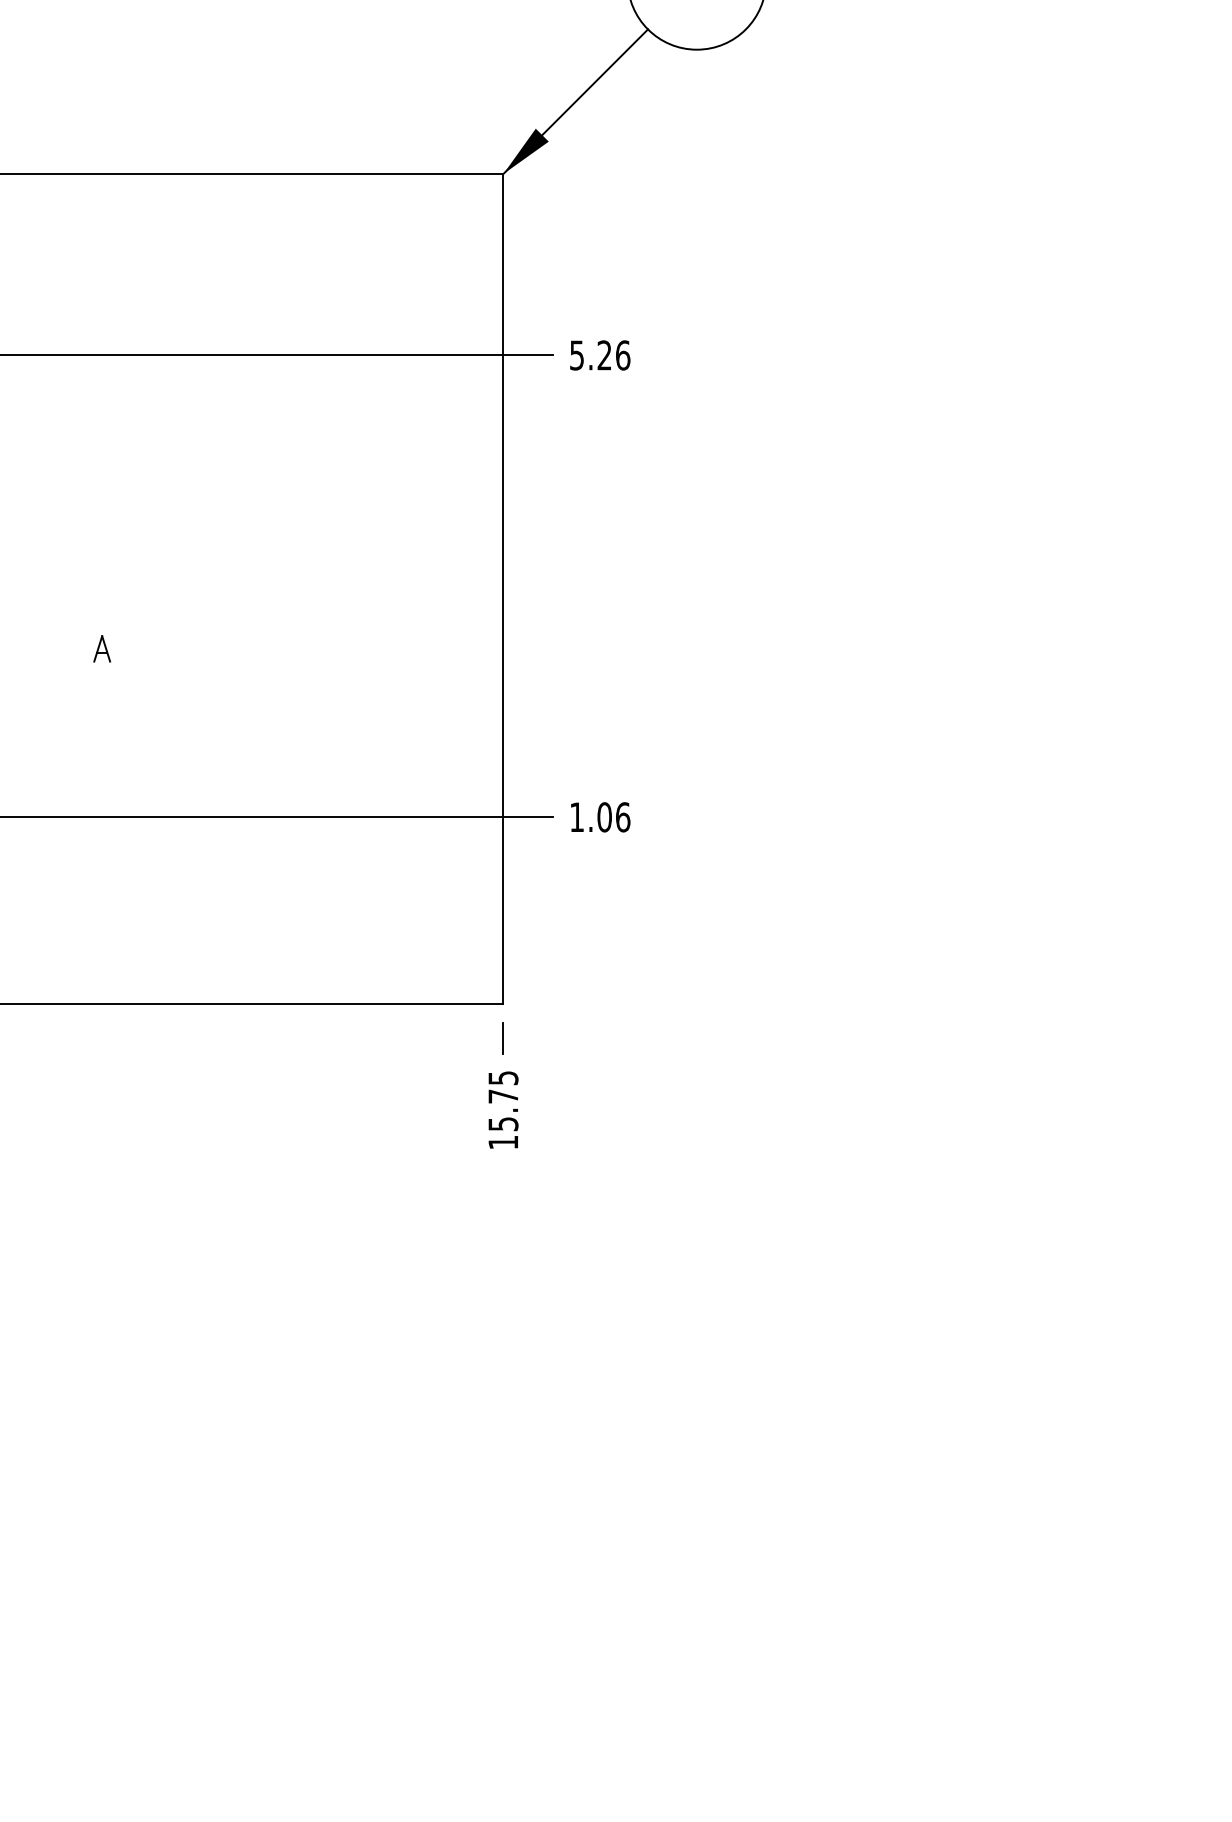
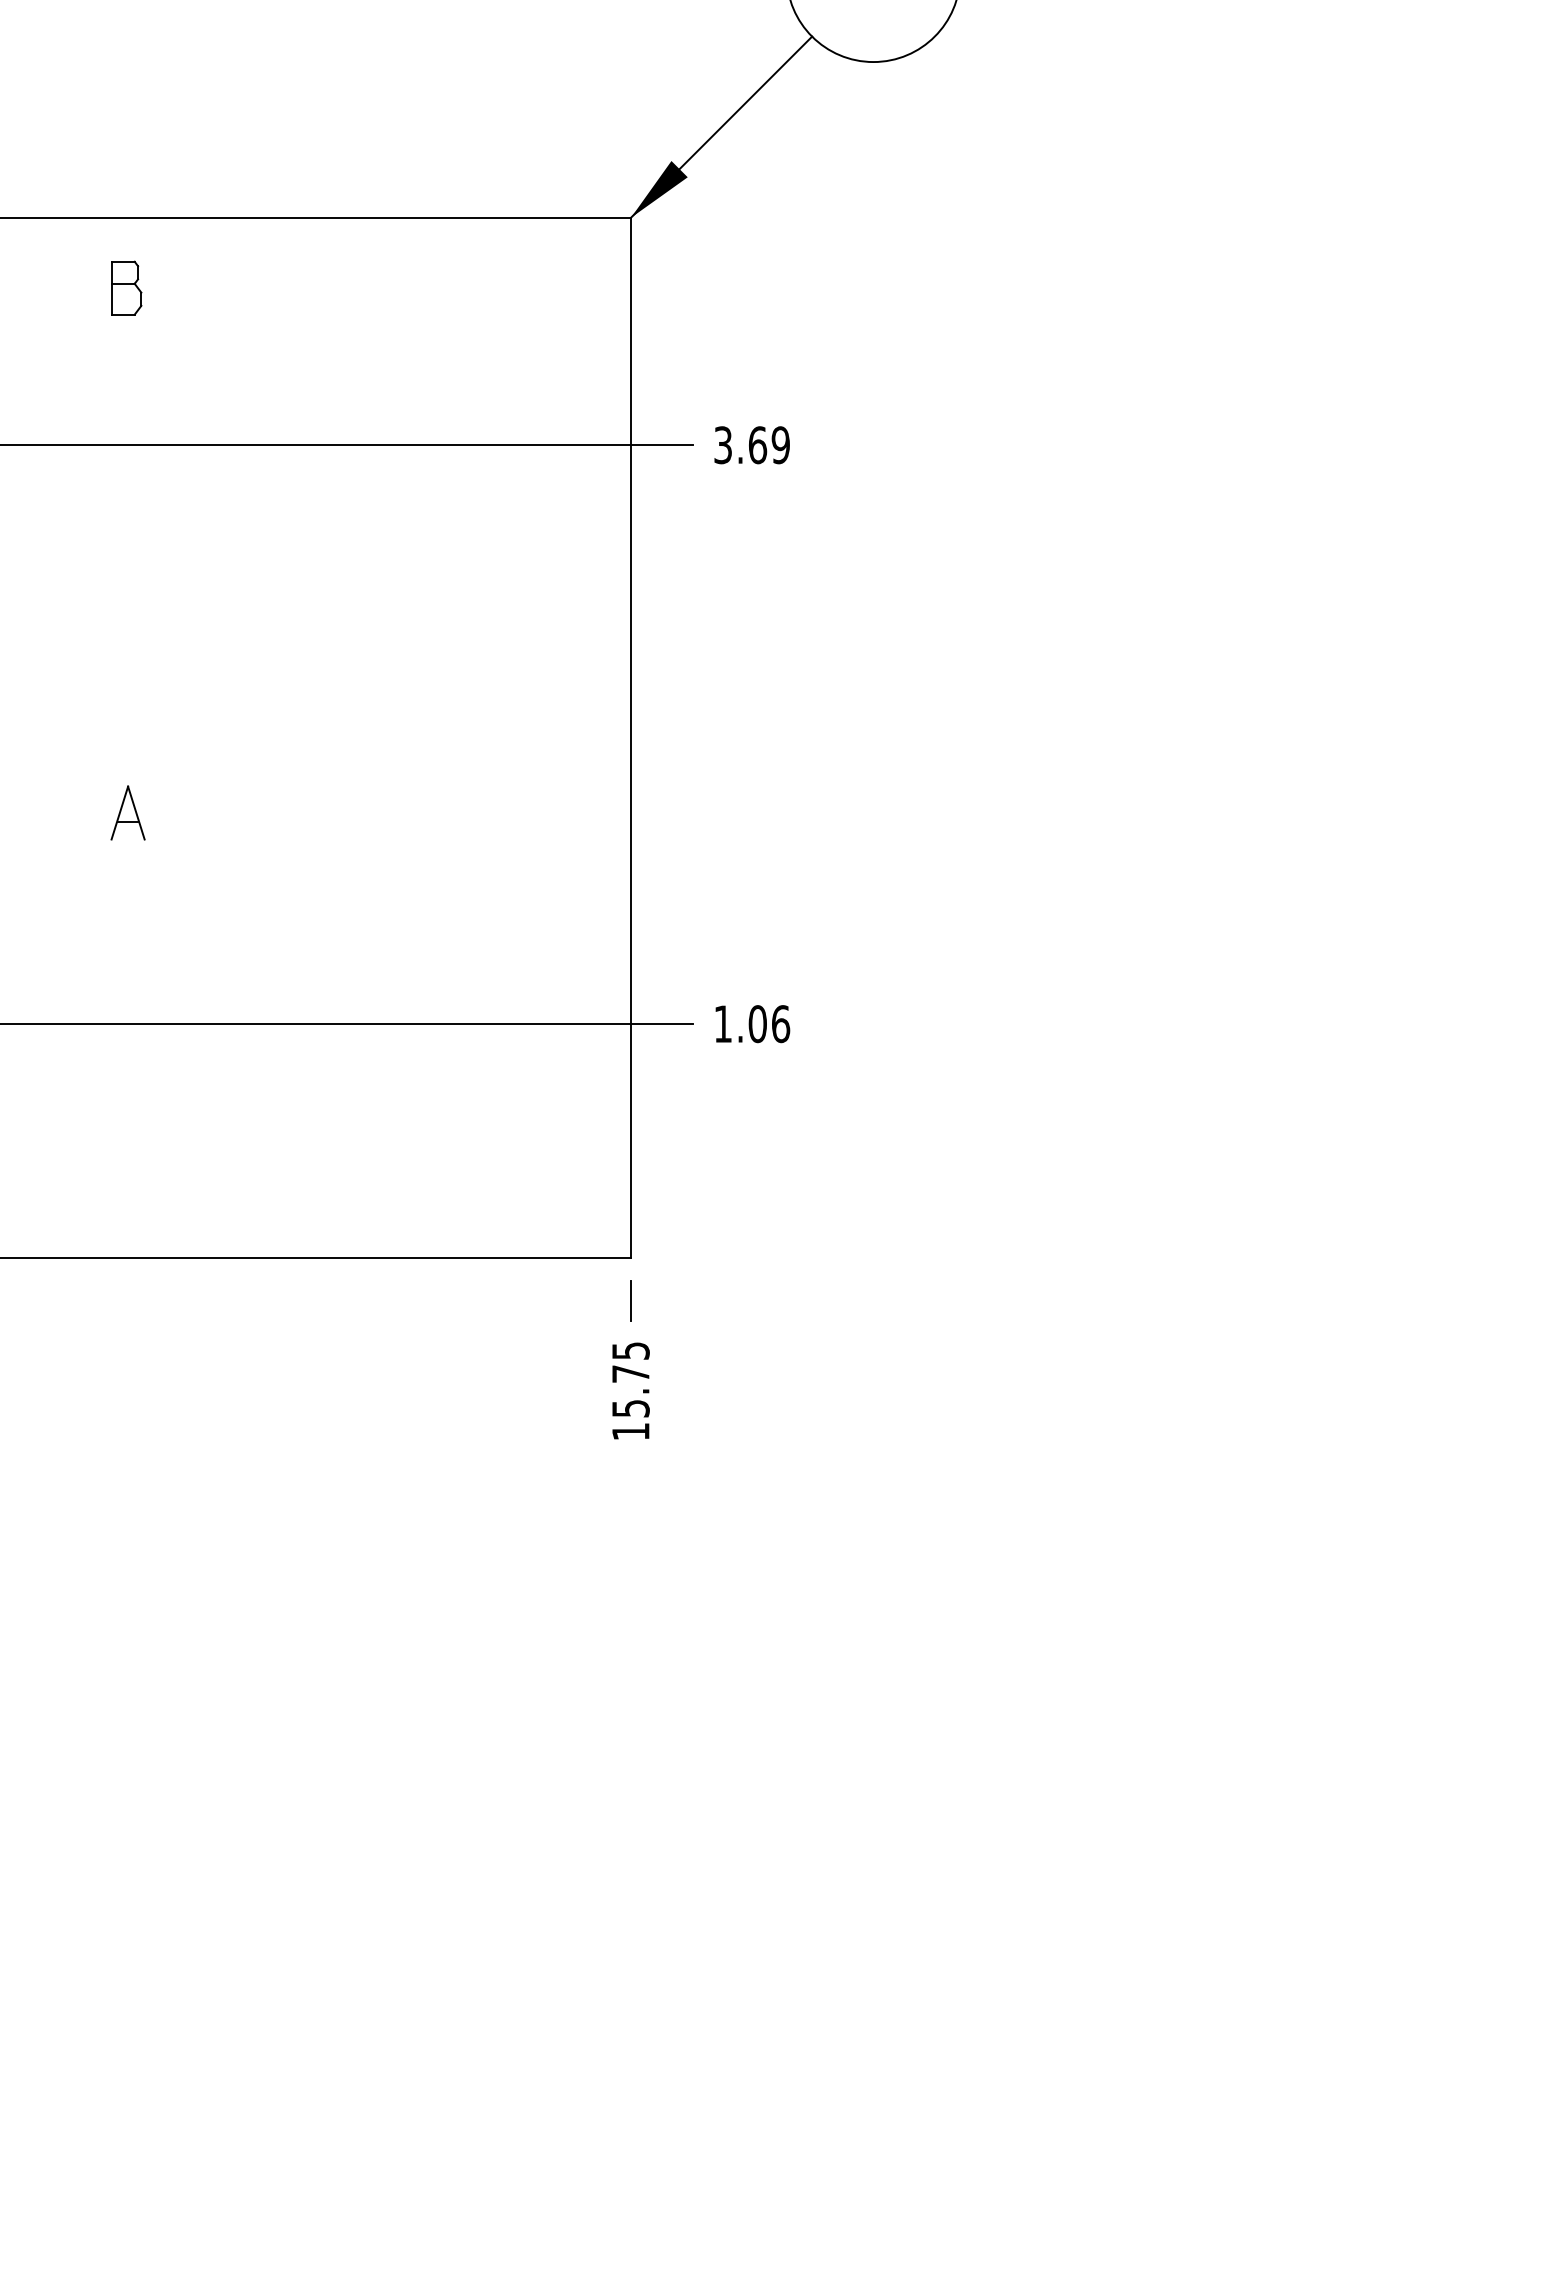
part: (100, 229) -> (126, 287), added
text: (600, 355) -> (752, 445), 5.26 -> 3.69
part: (101, 648) -> (127, 812), size x1.67

